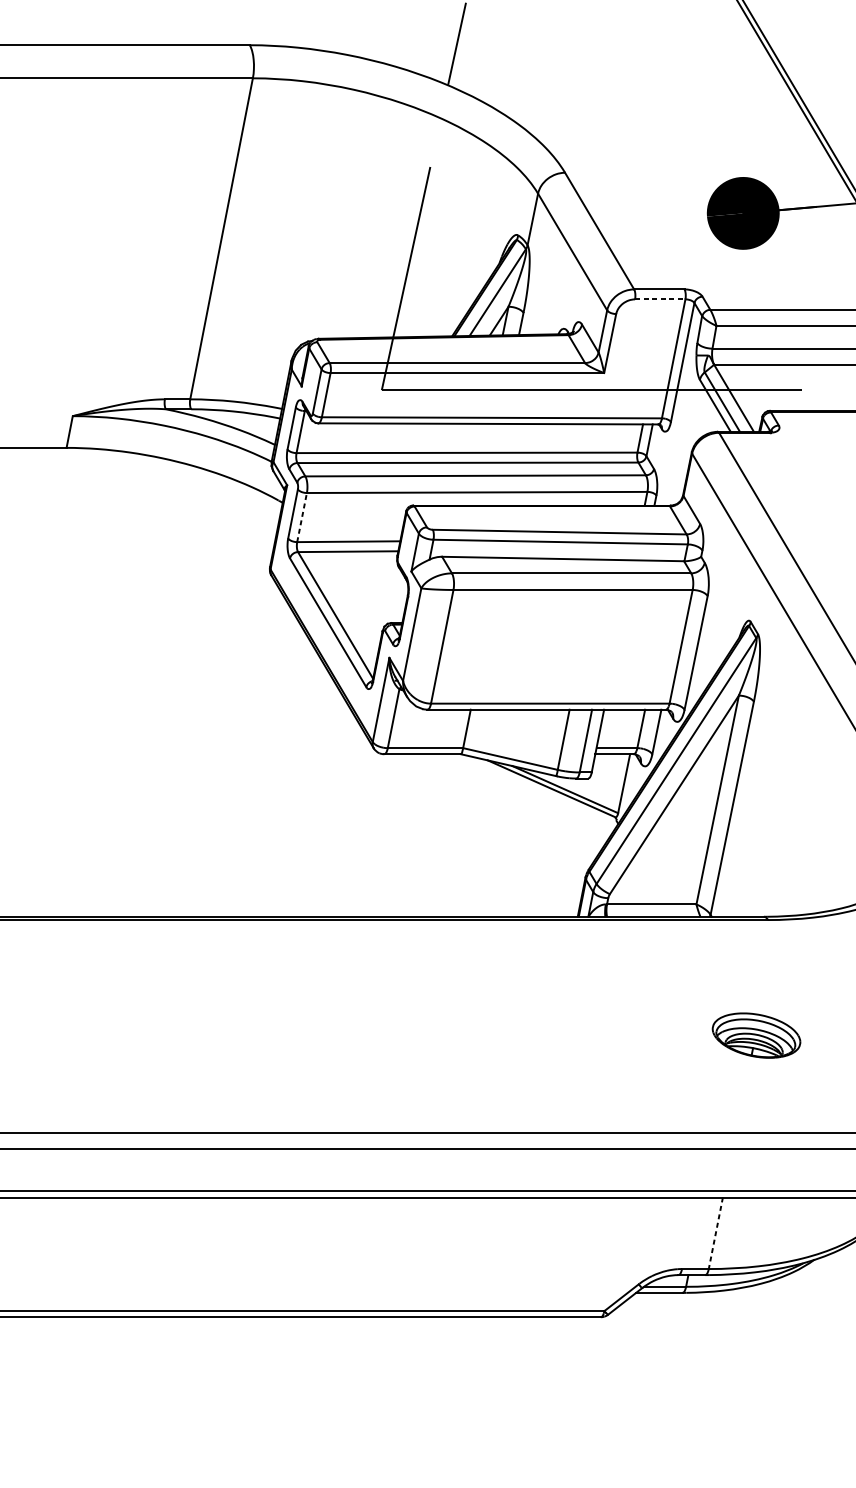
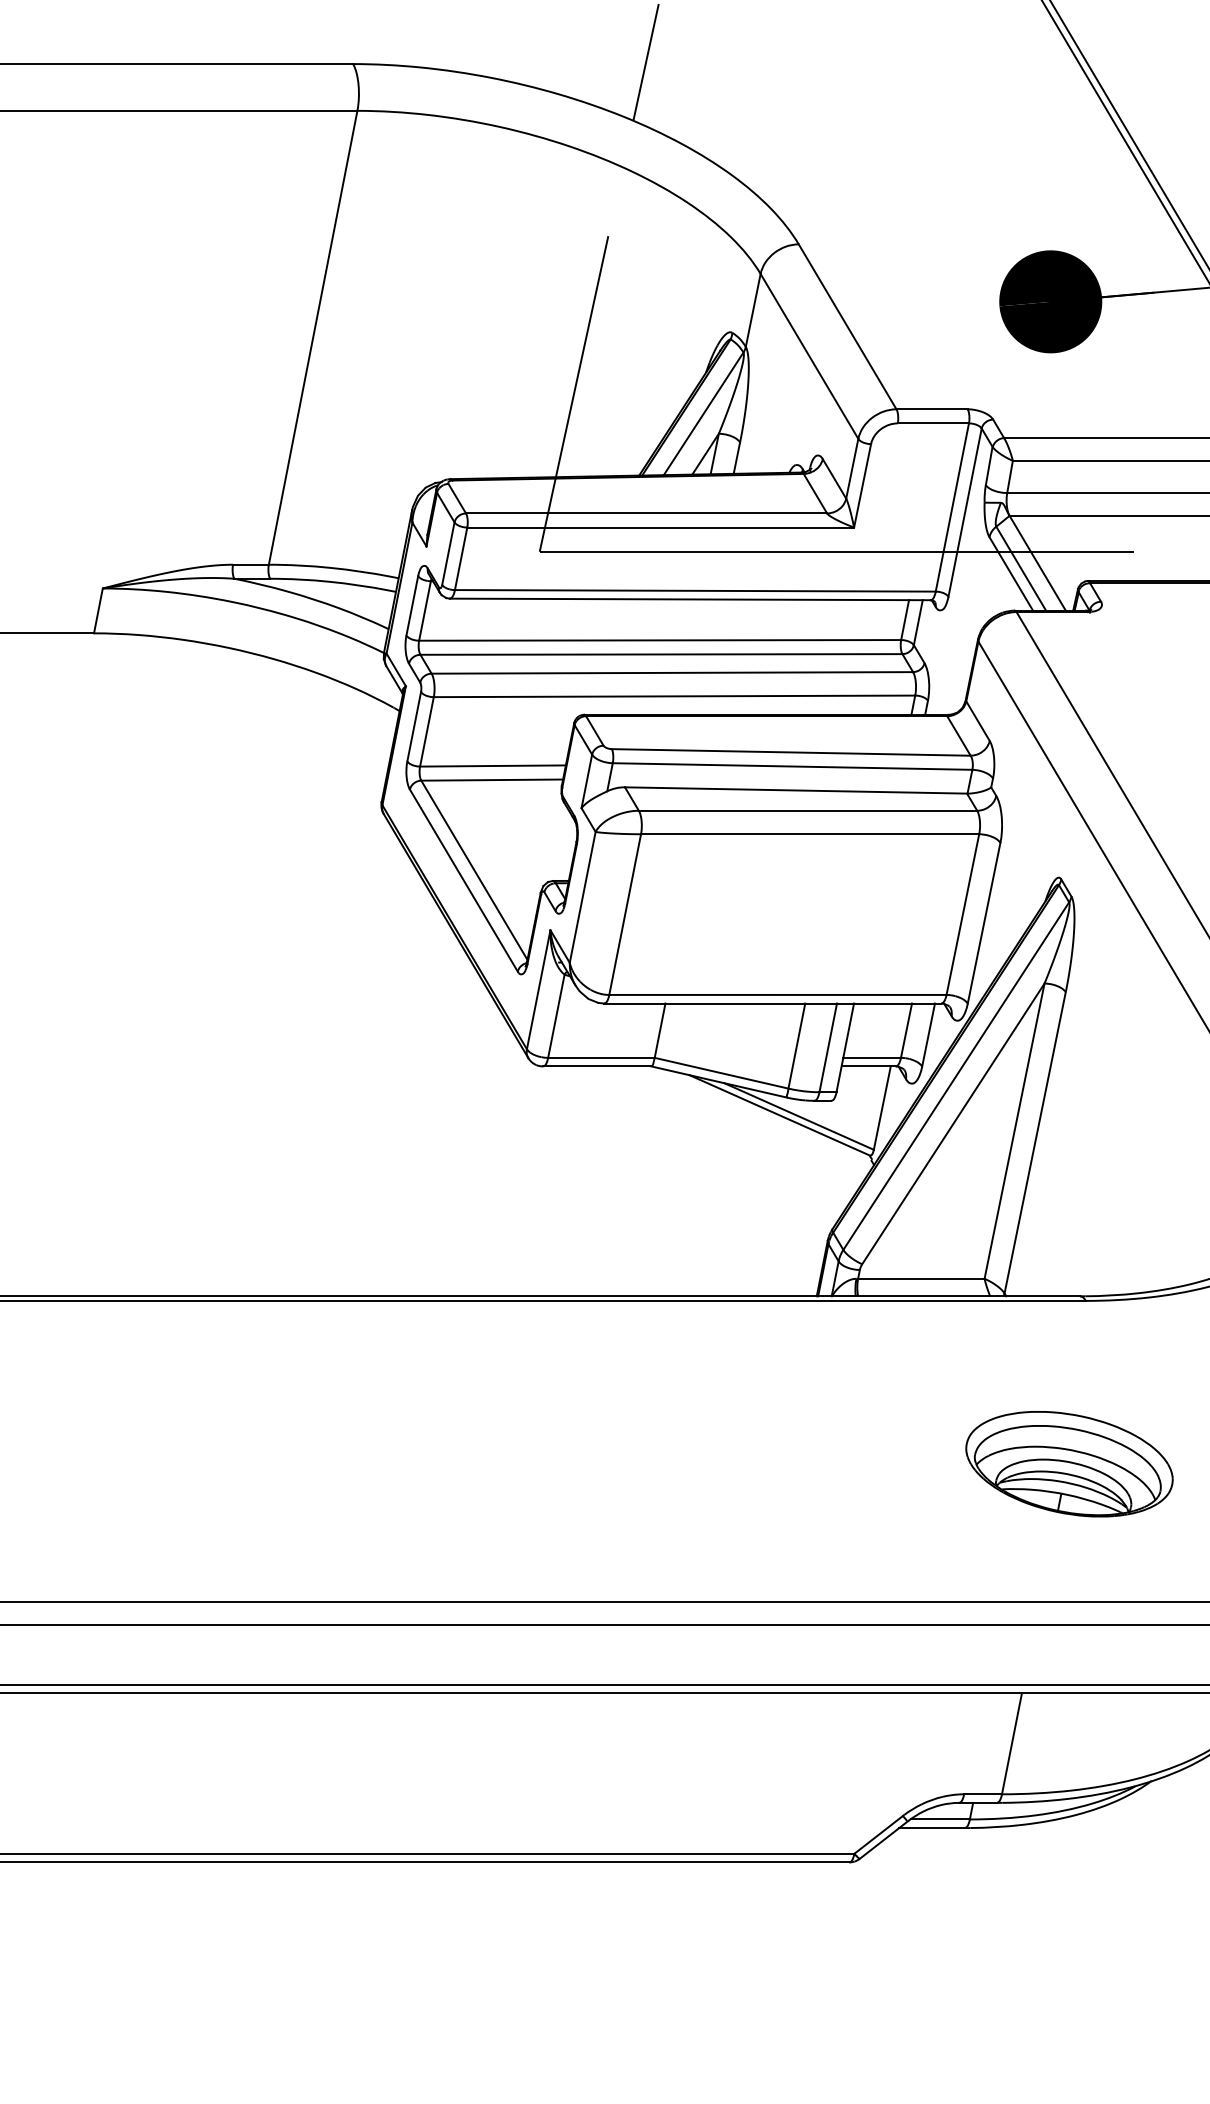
line: (660, 299) -> (933, 423), dashed -> solid
line: (302, 517) -> (427, 731), dashed -> solid
part: (756, 1035) -> (1069, 1464), size x1.67
line: (715, 1233) -> (1011, 1743), dashed -> solid

